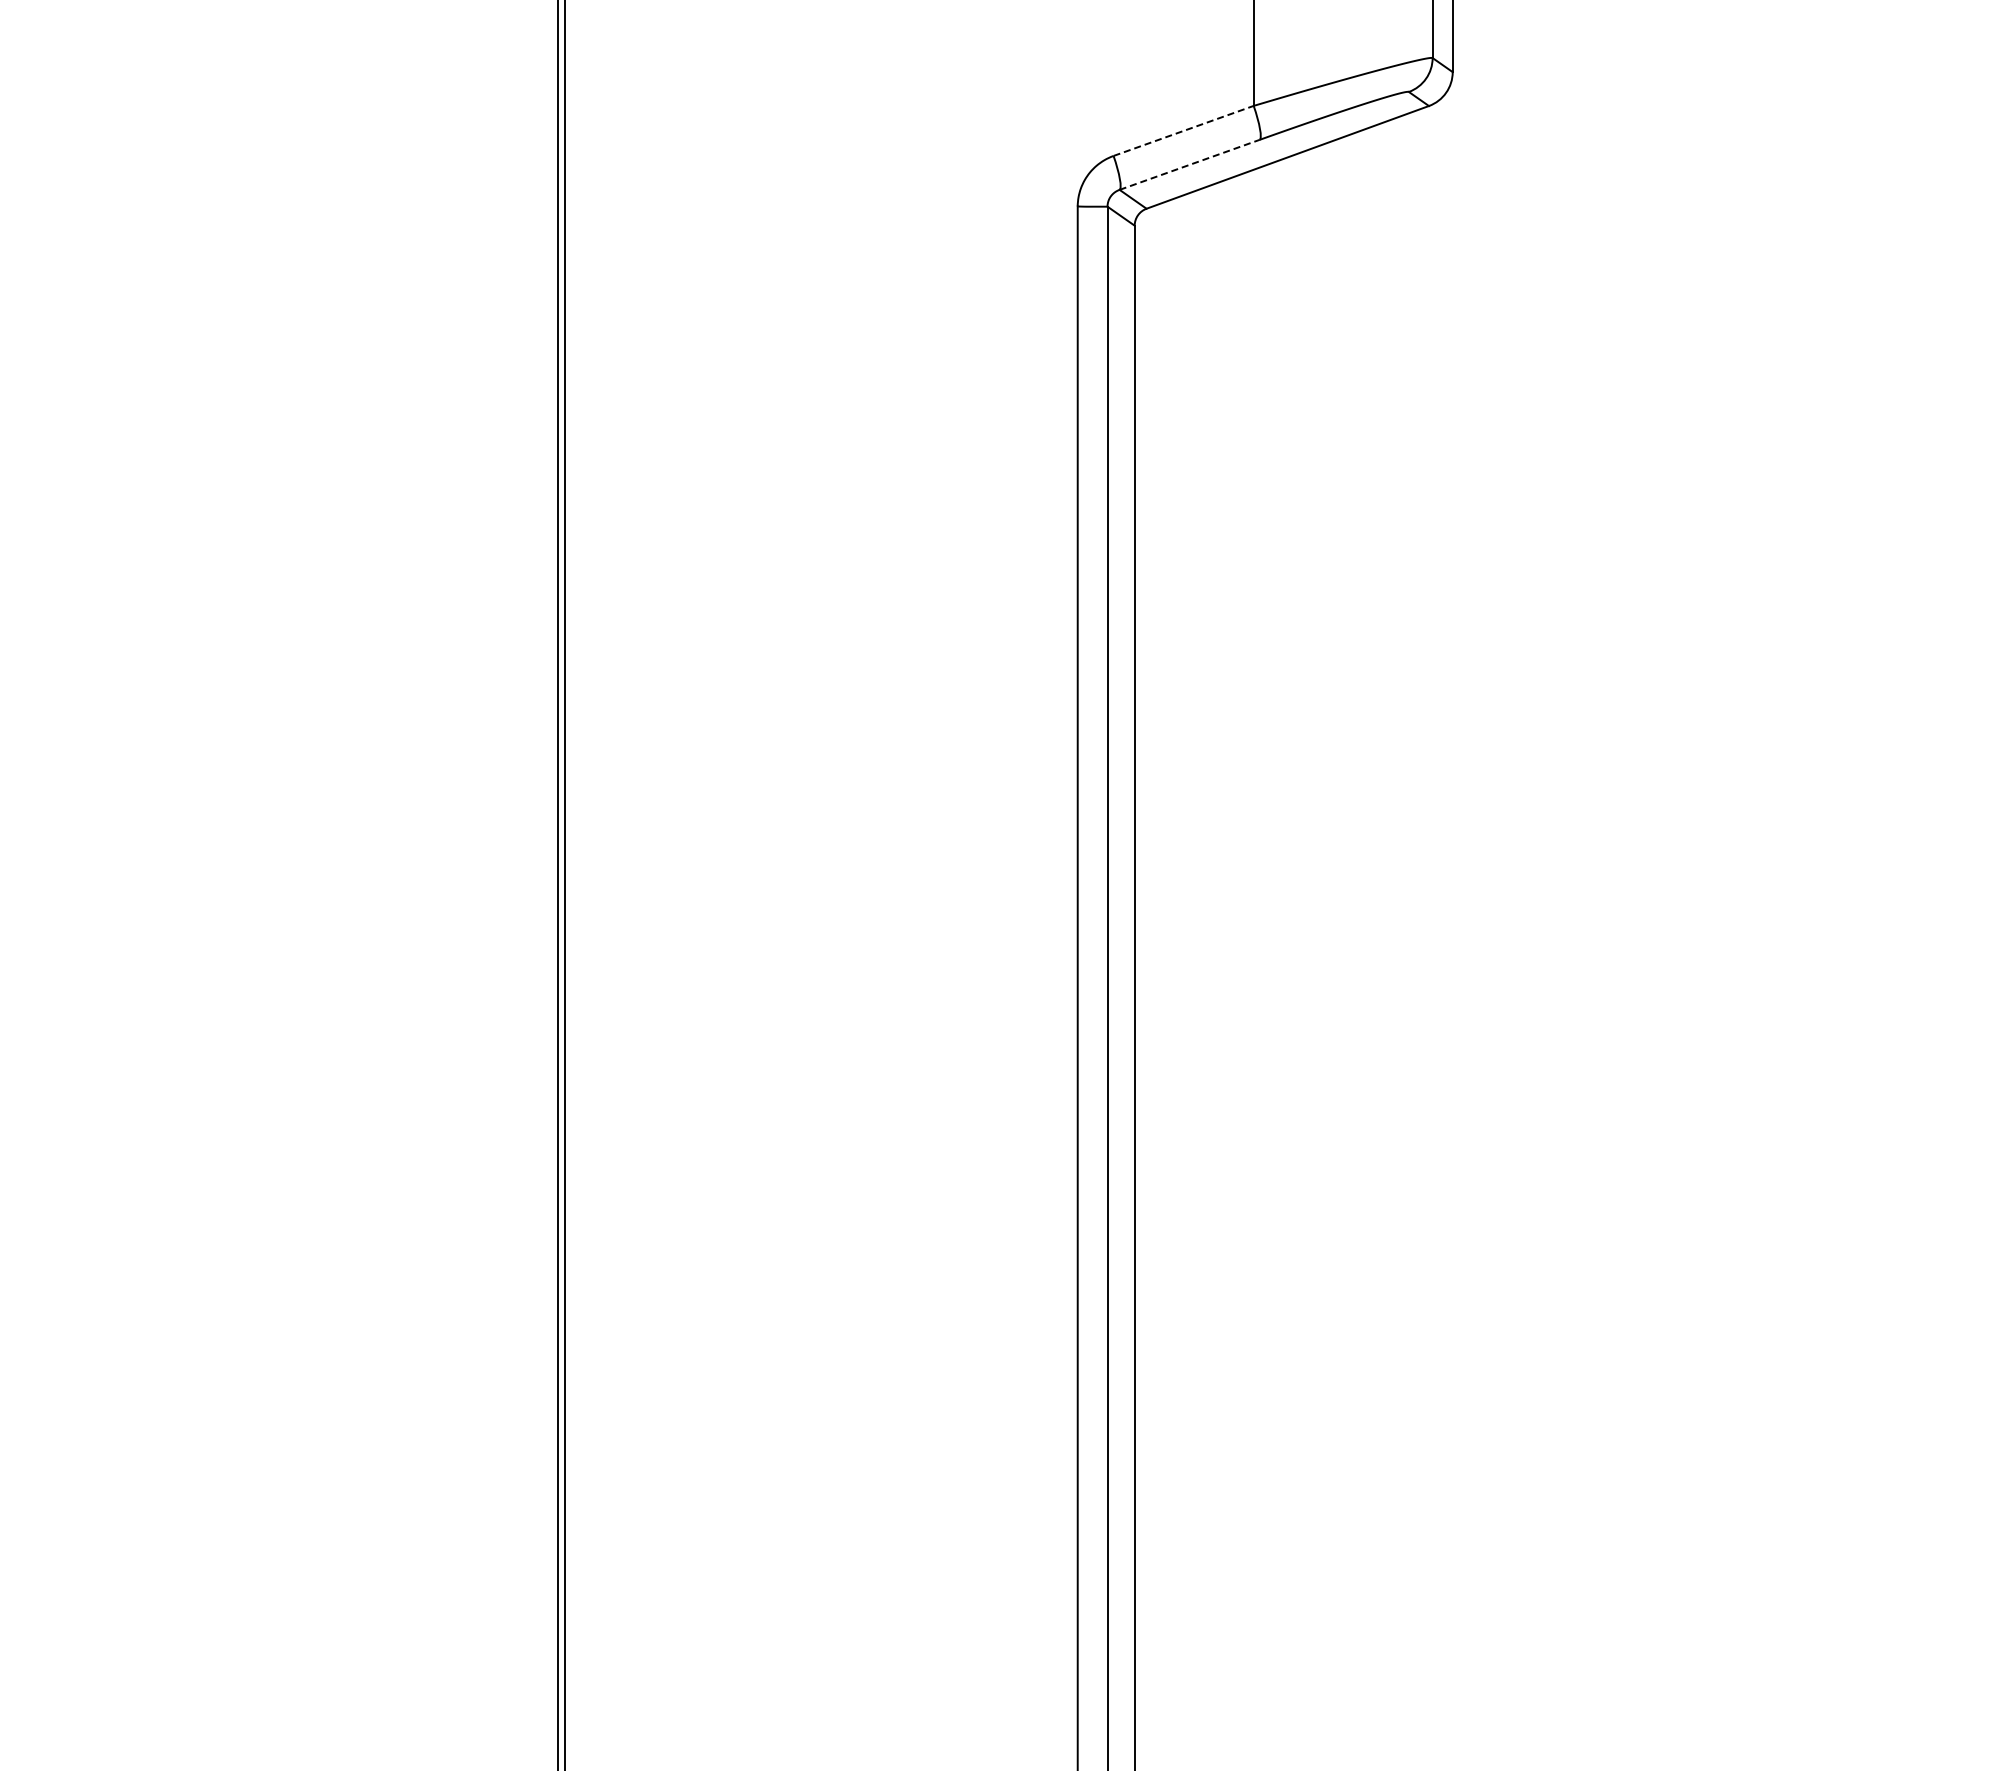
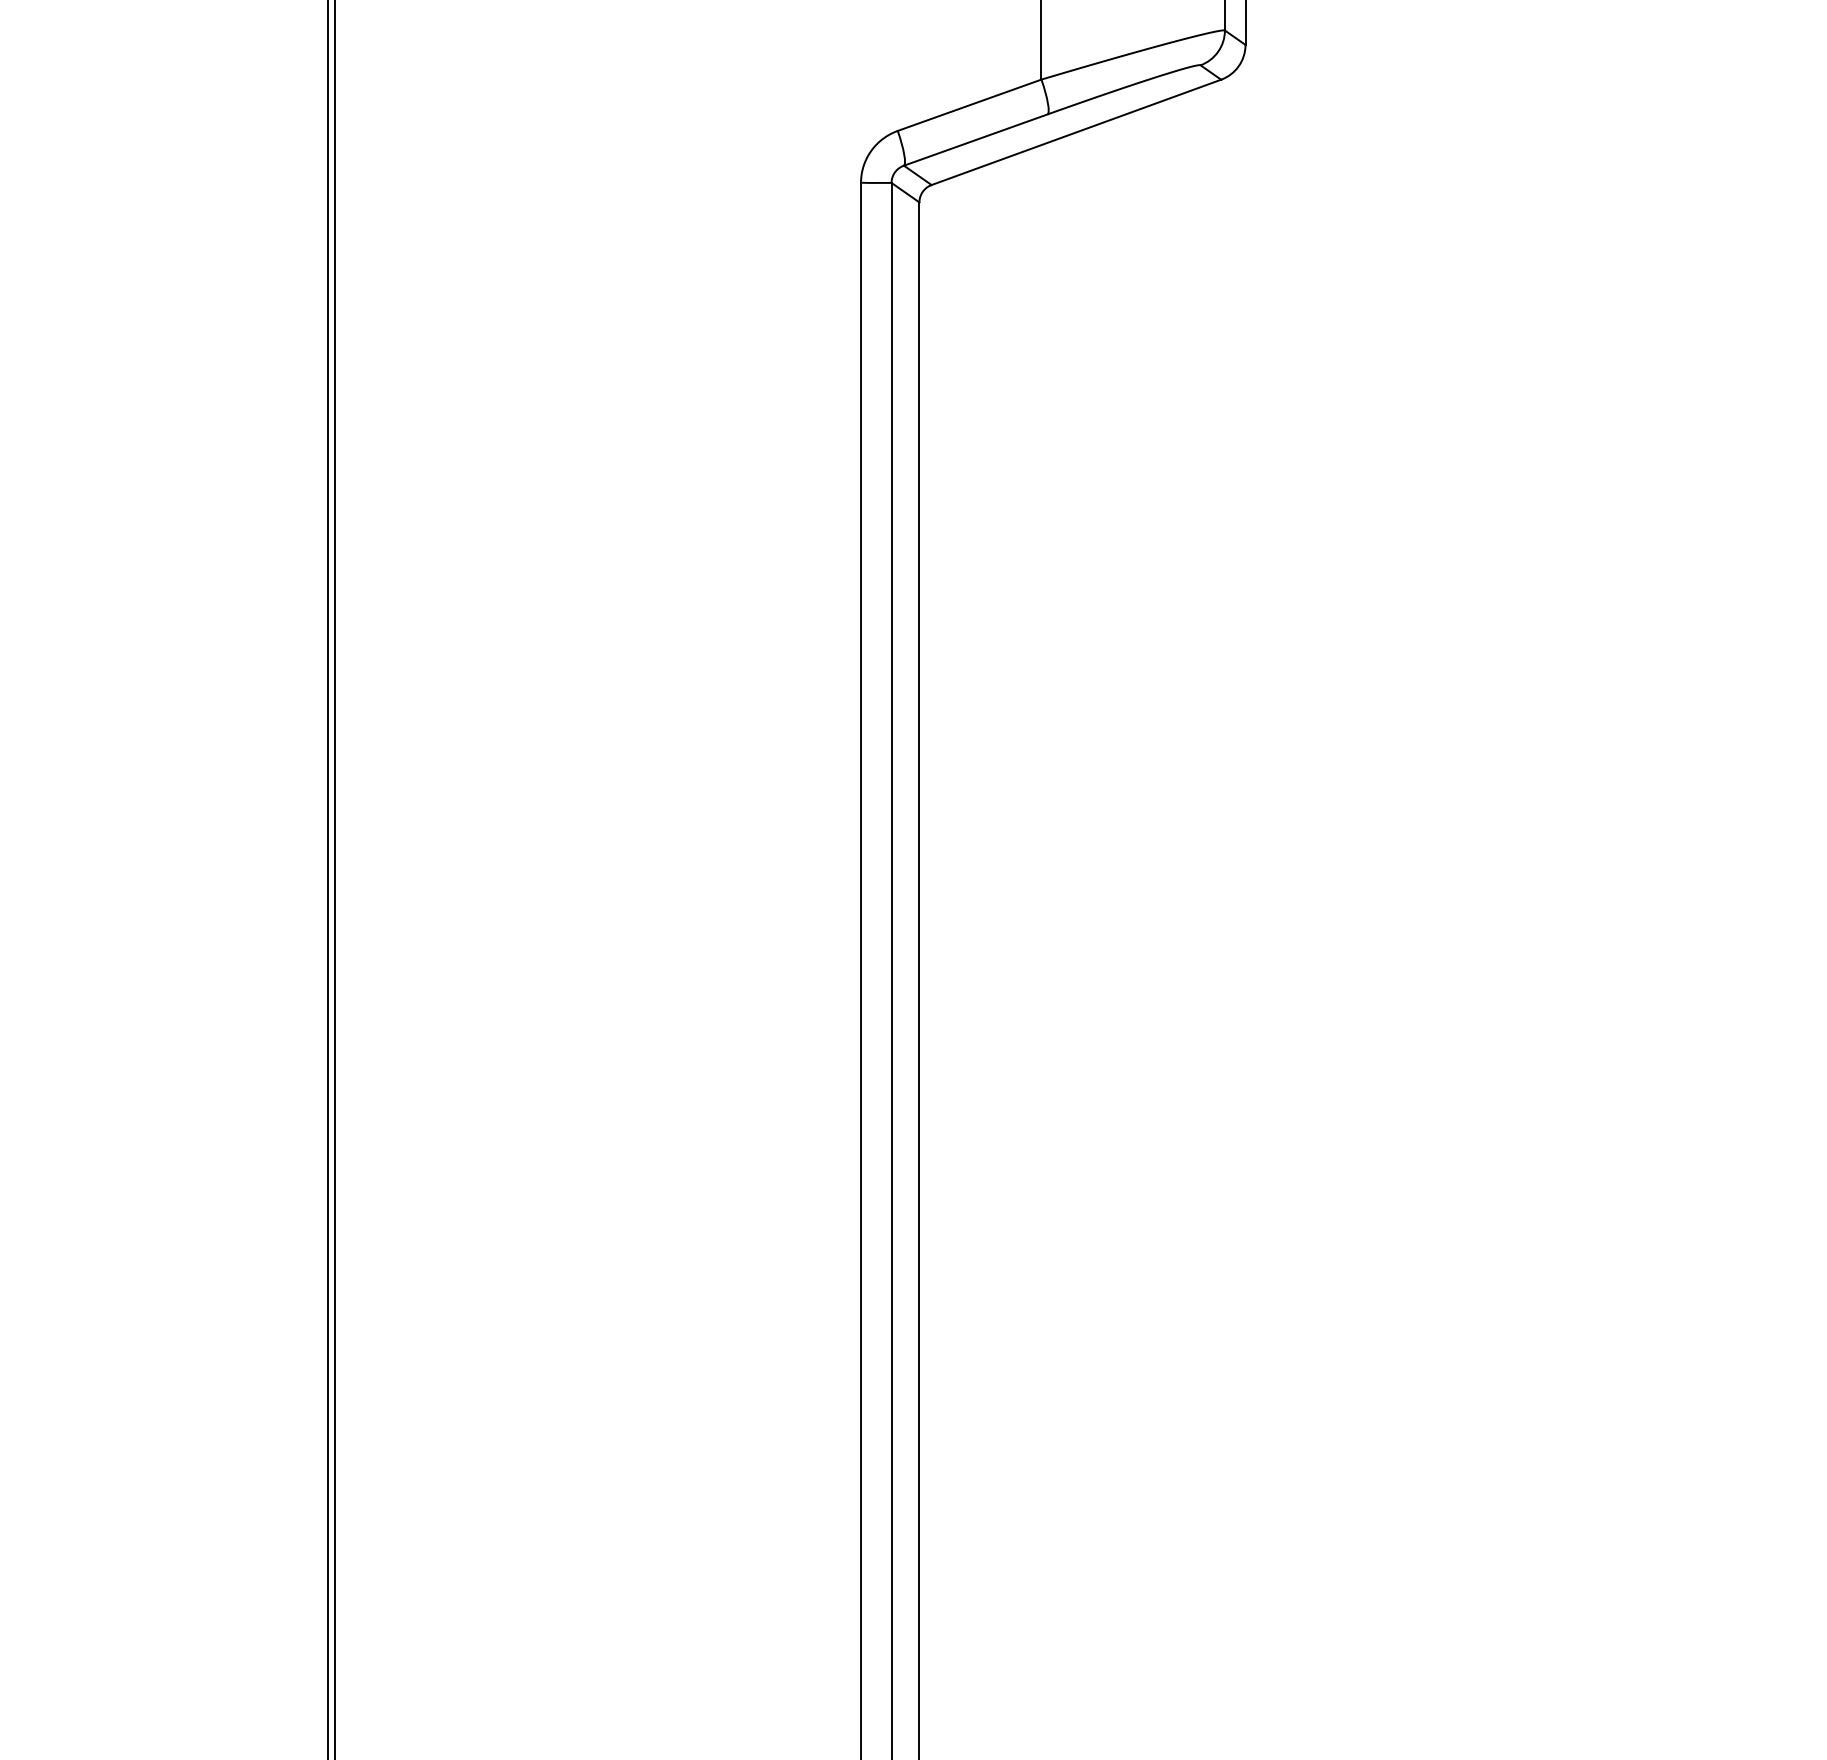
line: (1184, 130) -> (970, 104), dashed -> solid
line: (1190, 164) -> (976, 139), dashed -> solid

